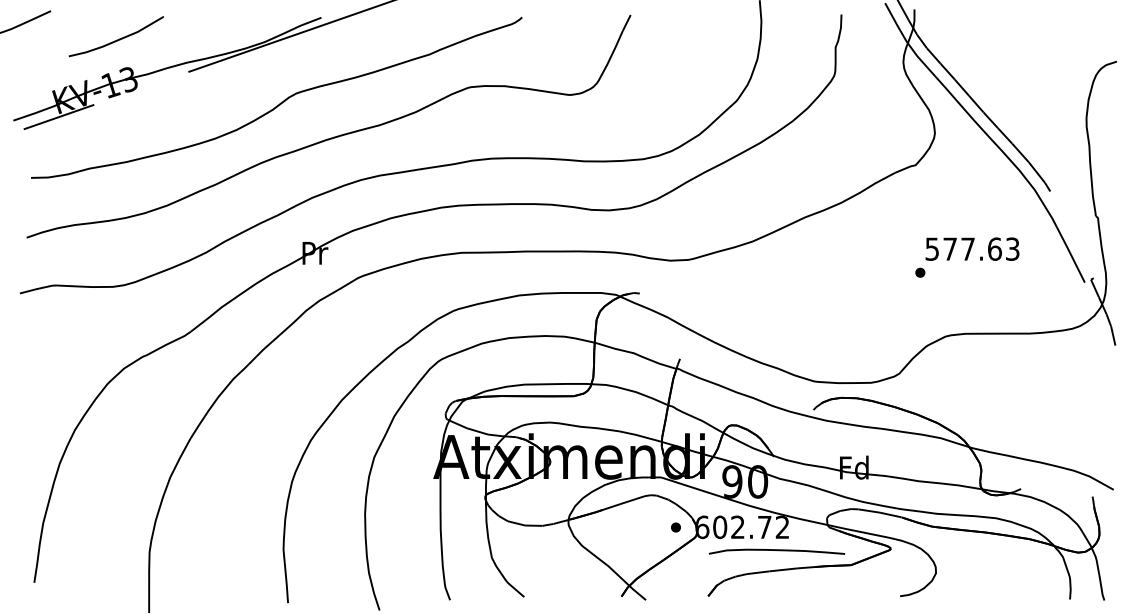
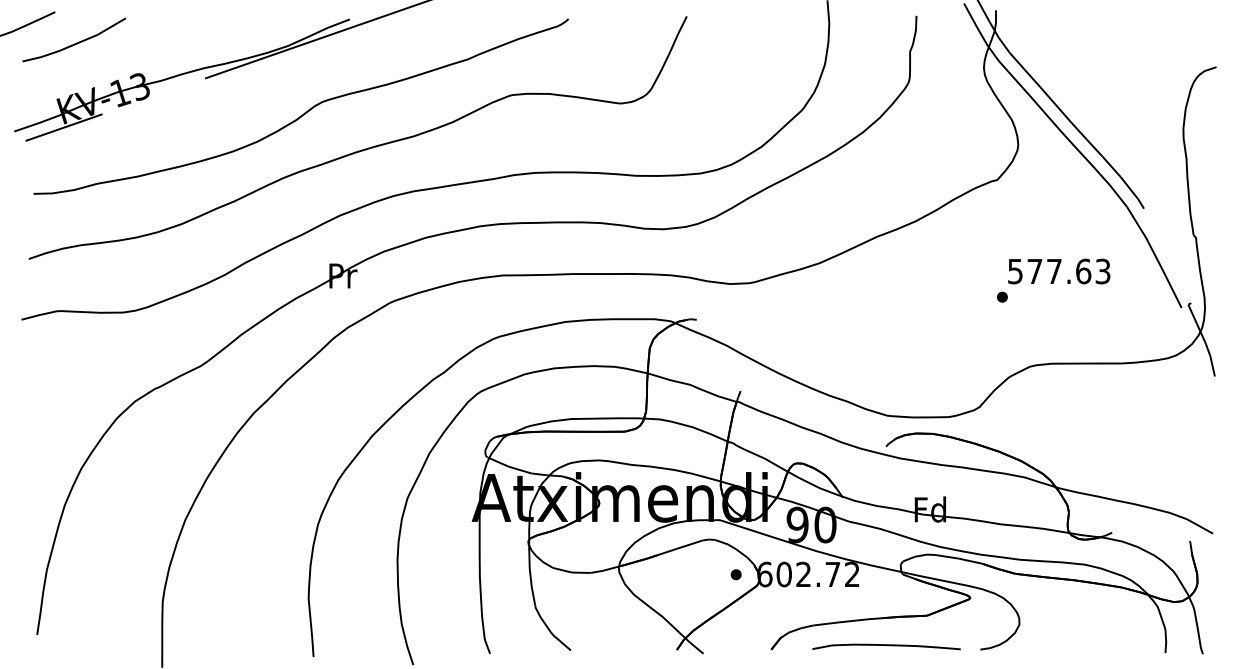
curve: (116, 39) -> (74, 43), moved
curve: (776, 550) -> (886, 645), moved

